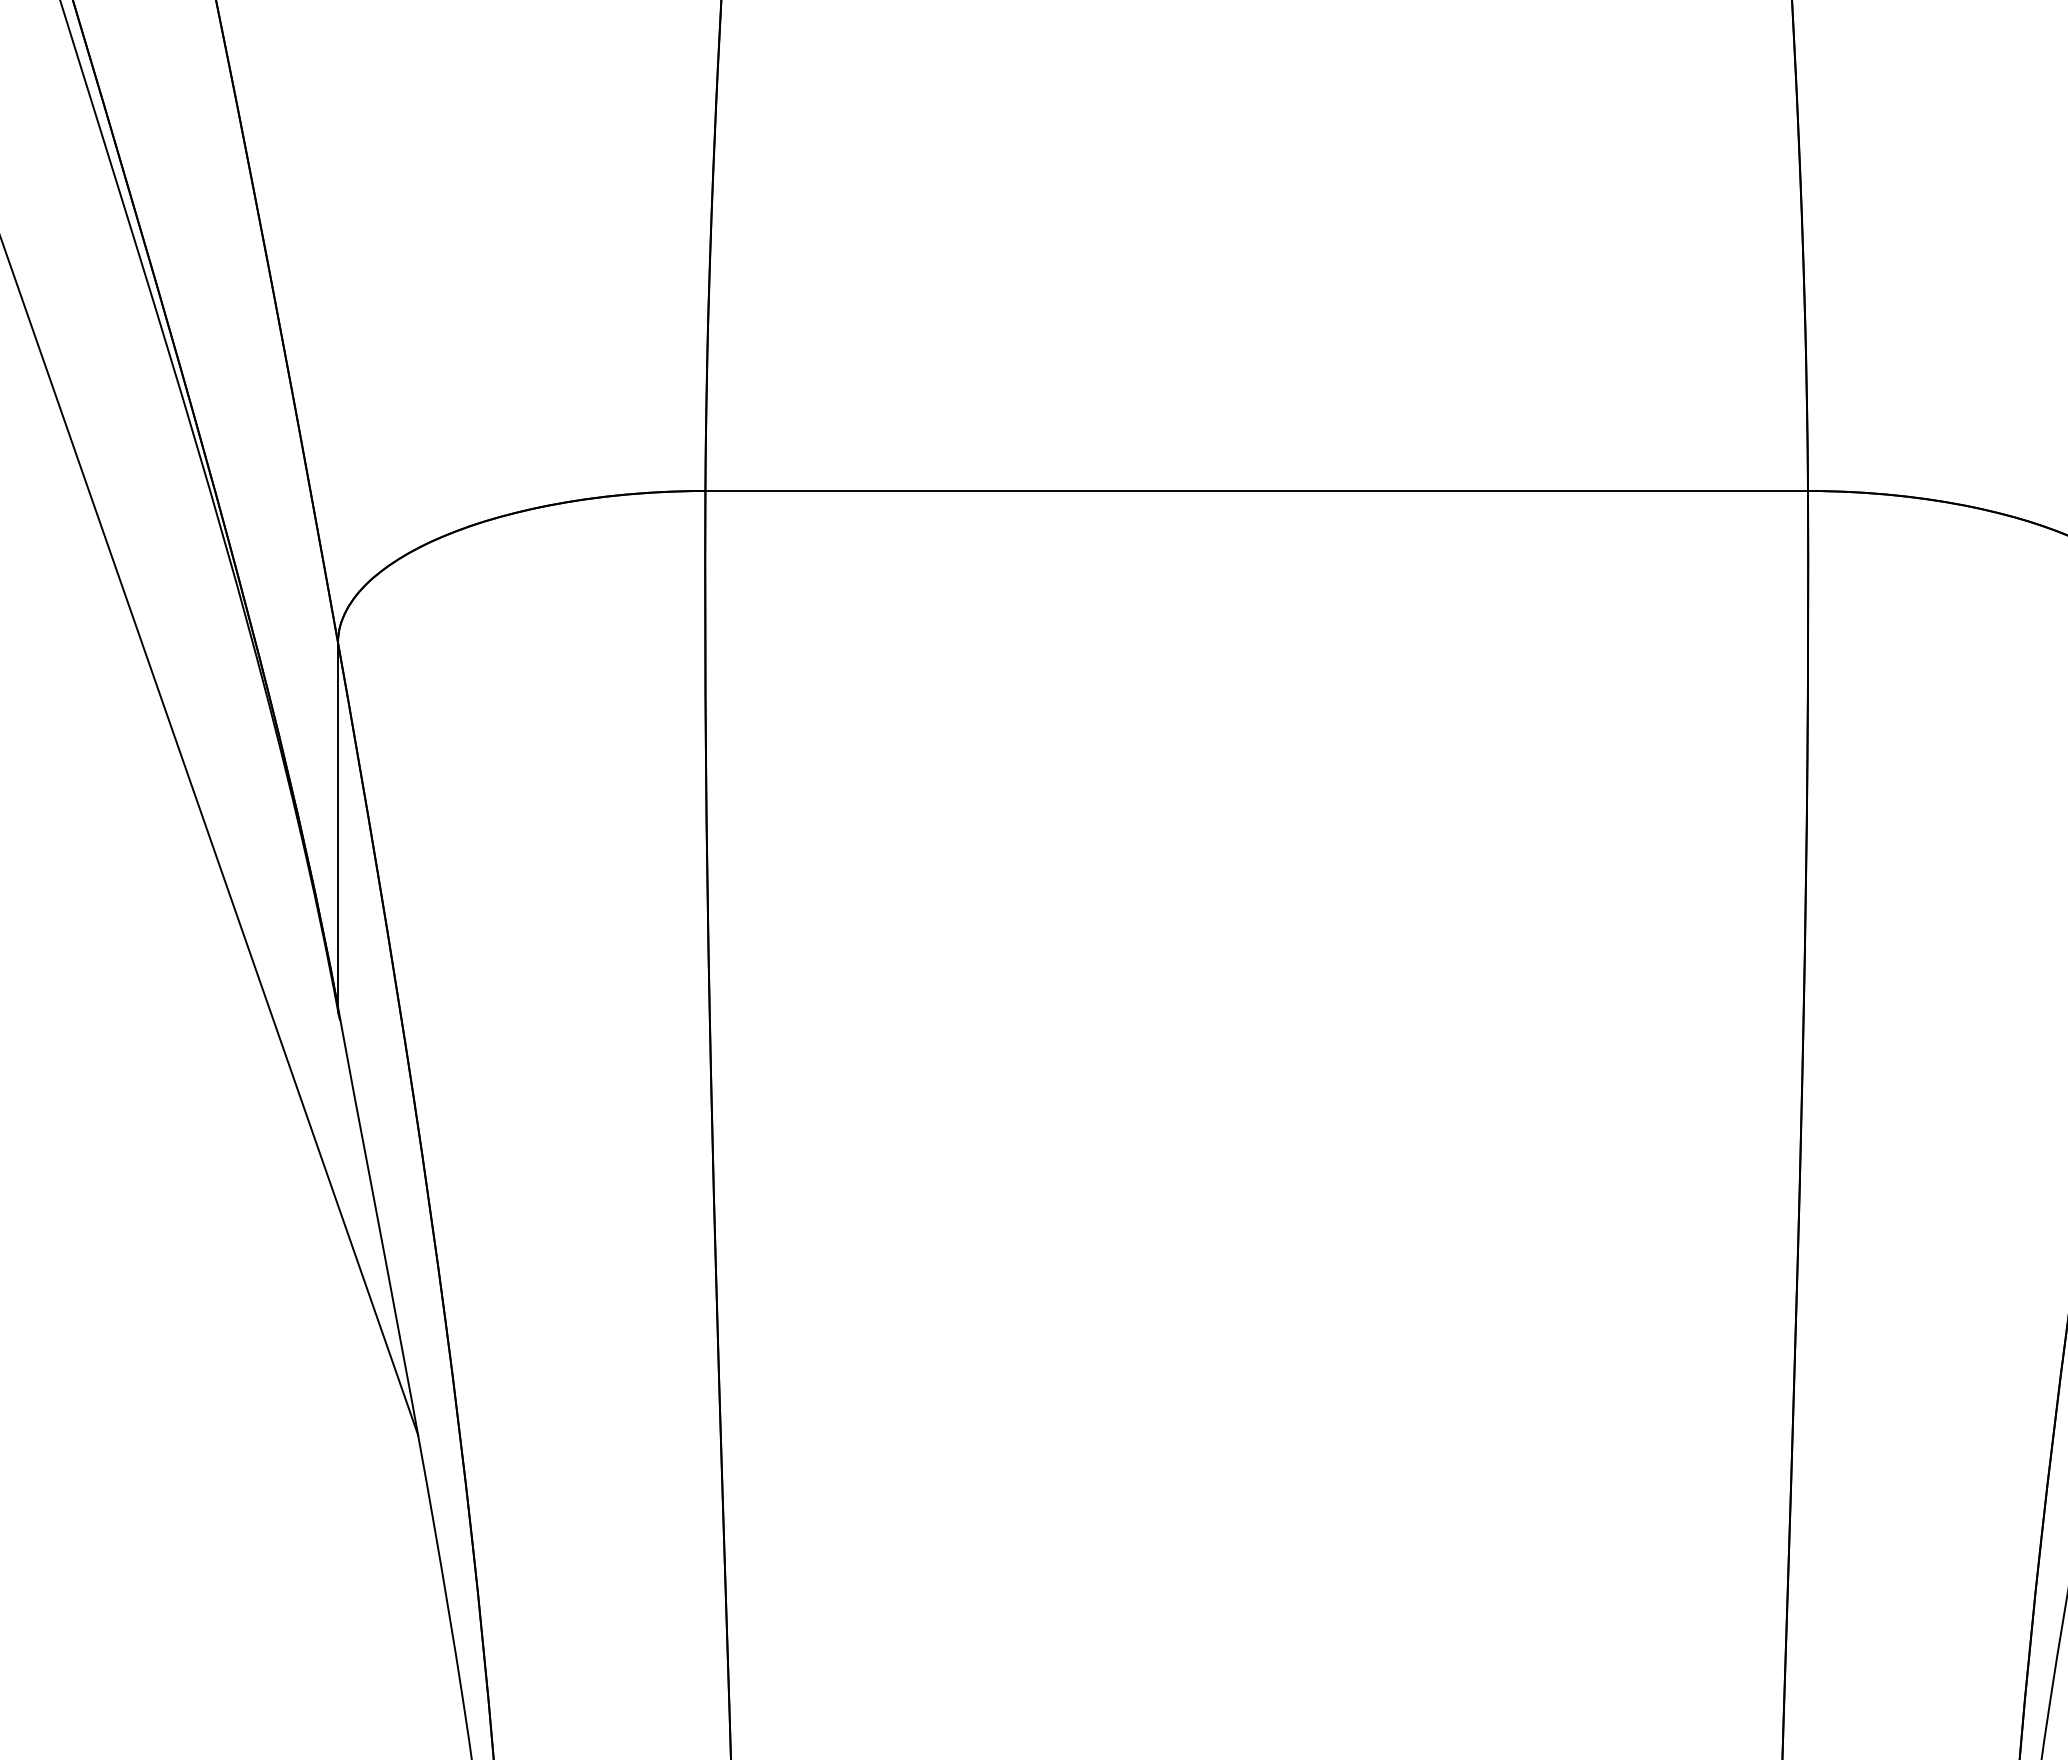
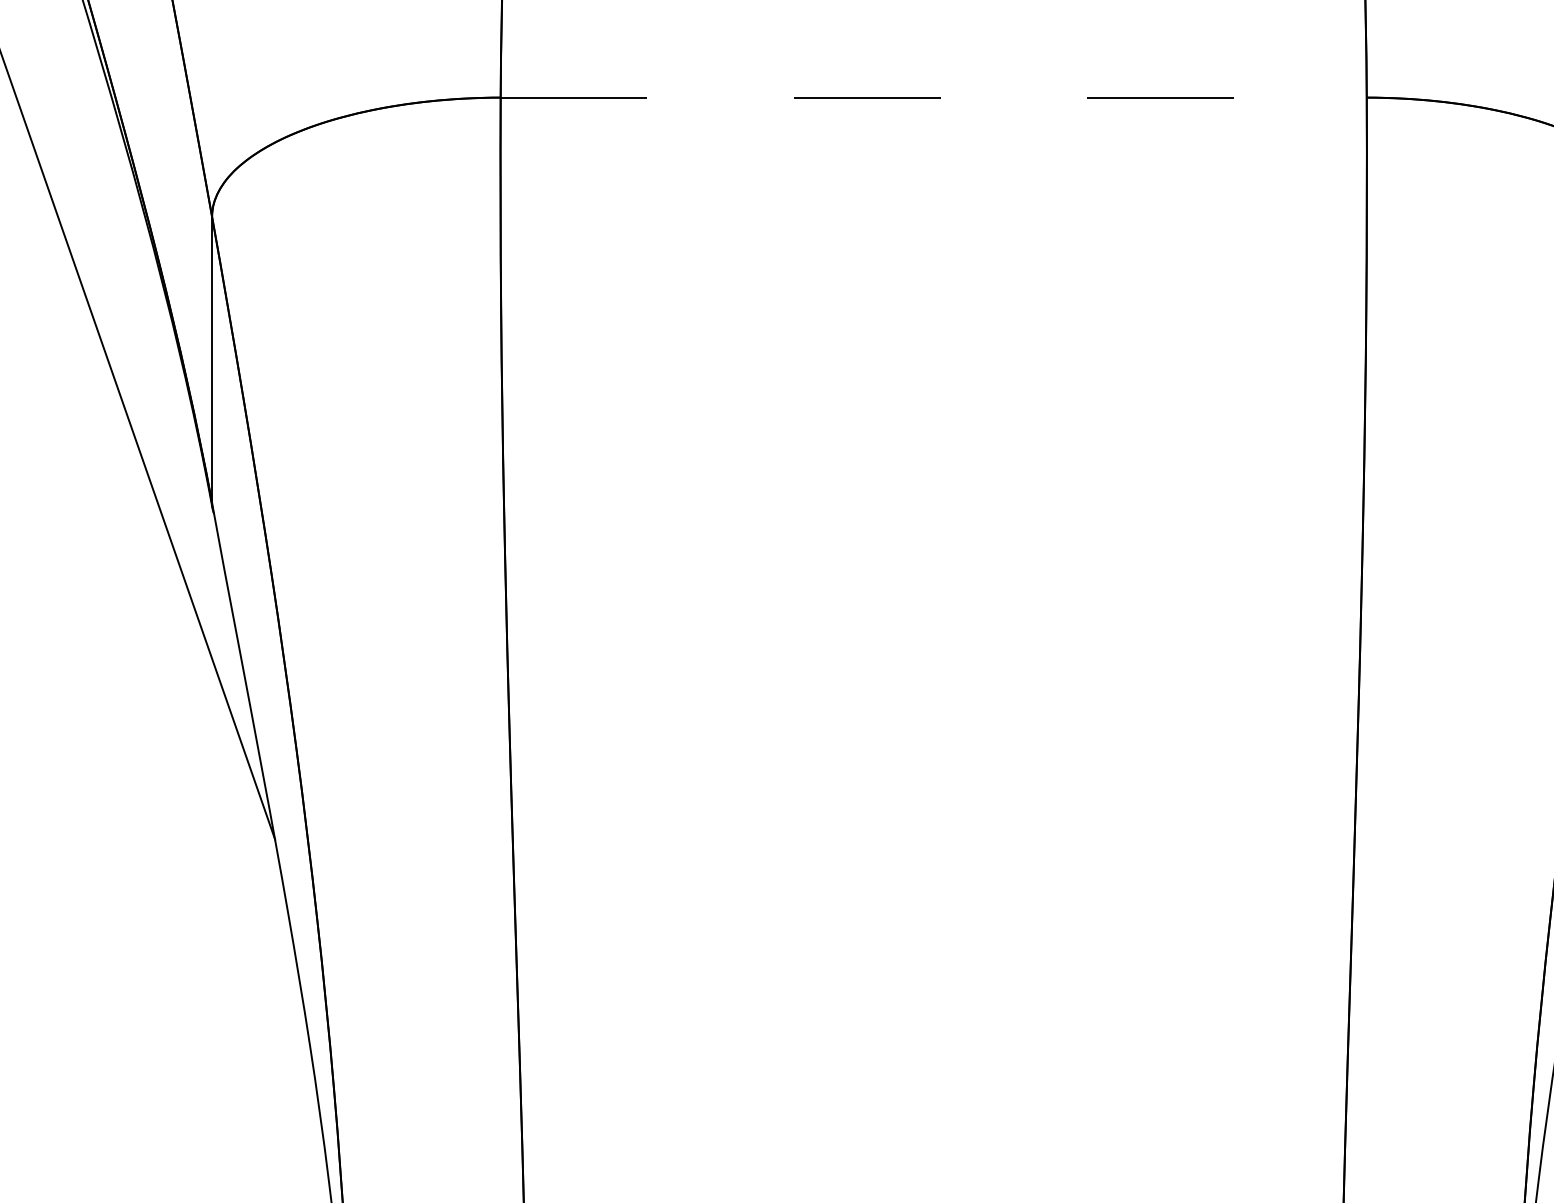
line: (1257, 490) -> (934, 97), solid -> dashed

